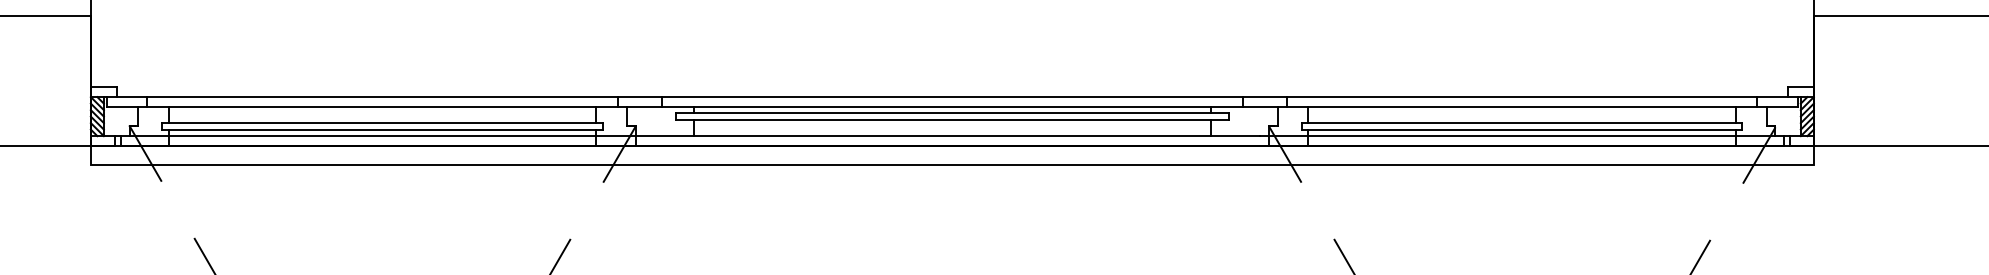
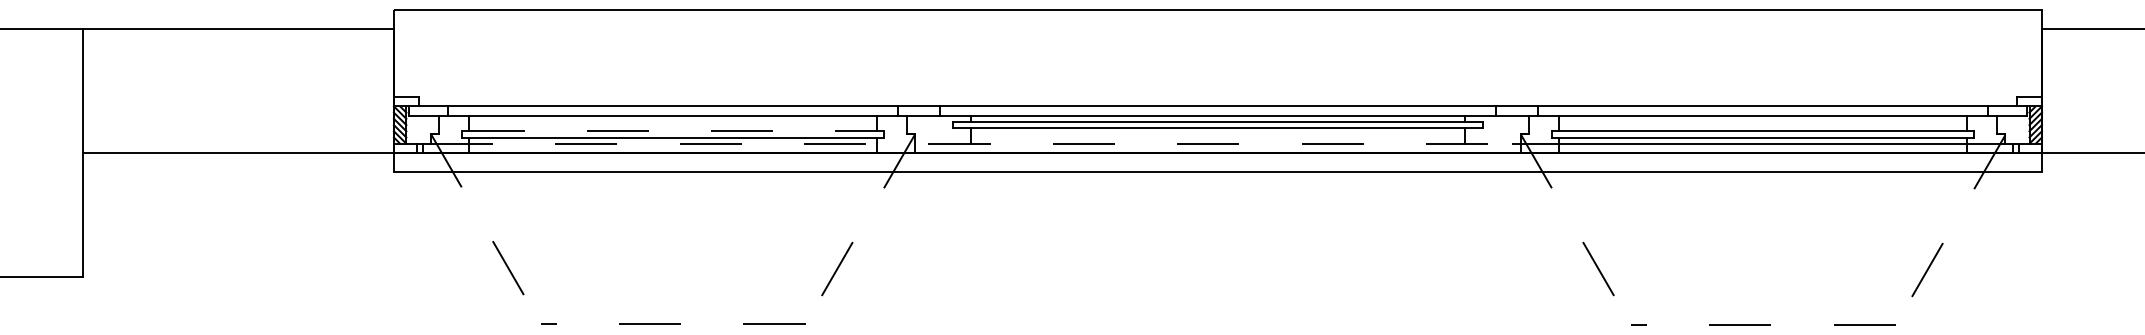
line: (382, 123) -> (672, 131), solid -> dashed
line: (694, 135) -> (971, 143), solid -> dashed

